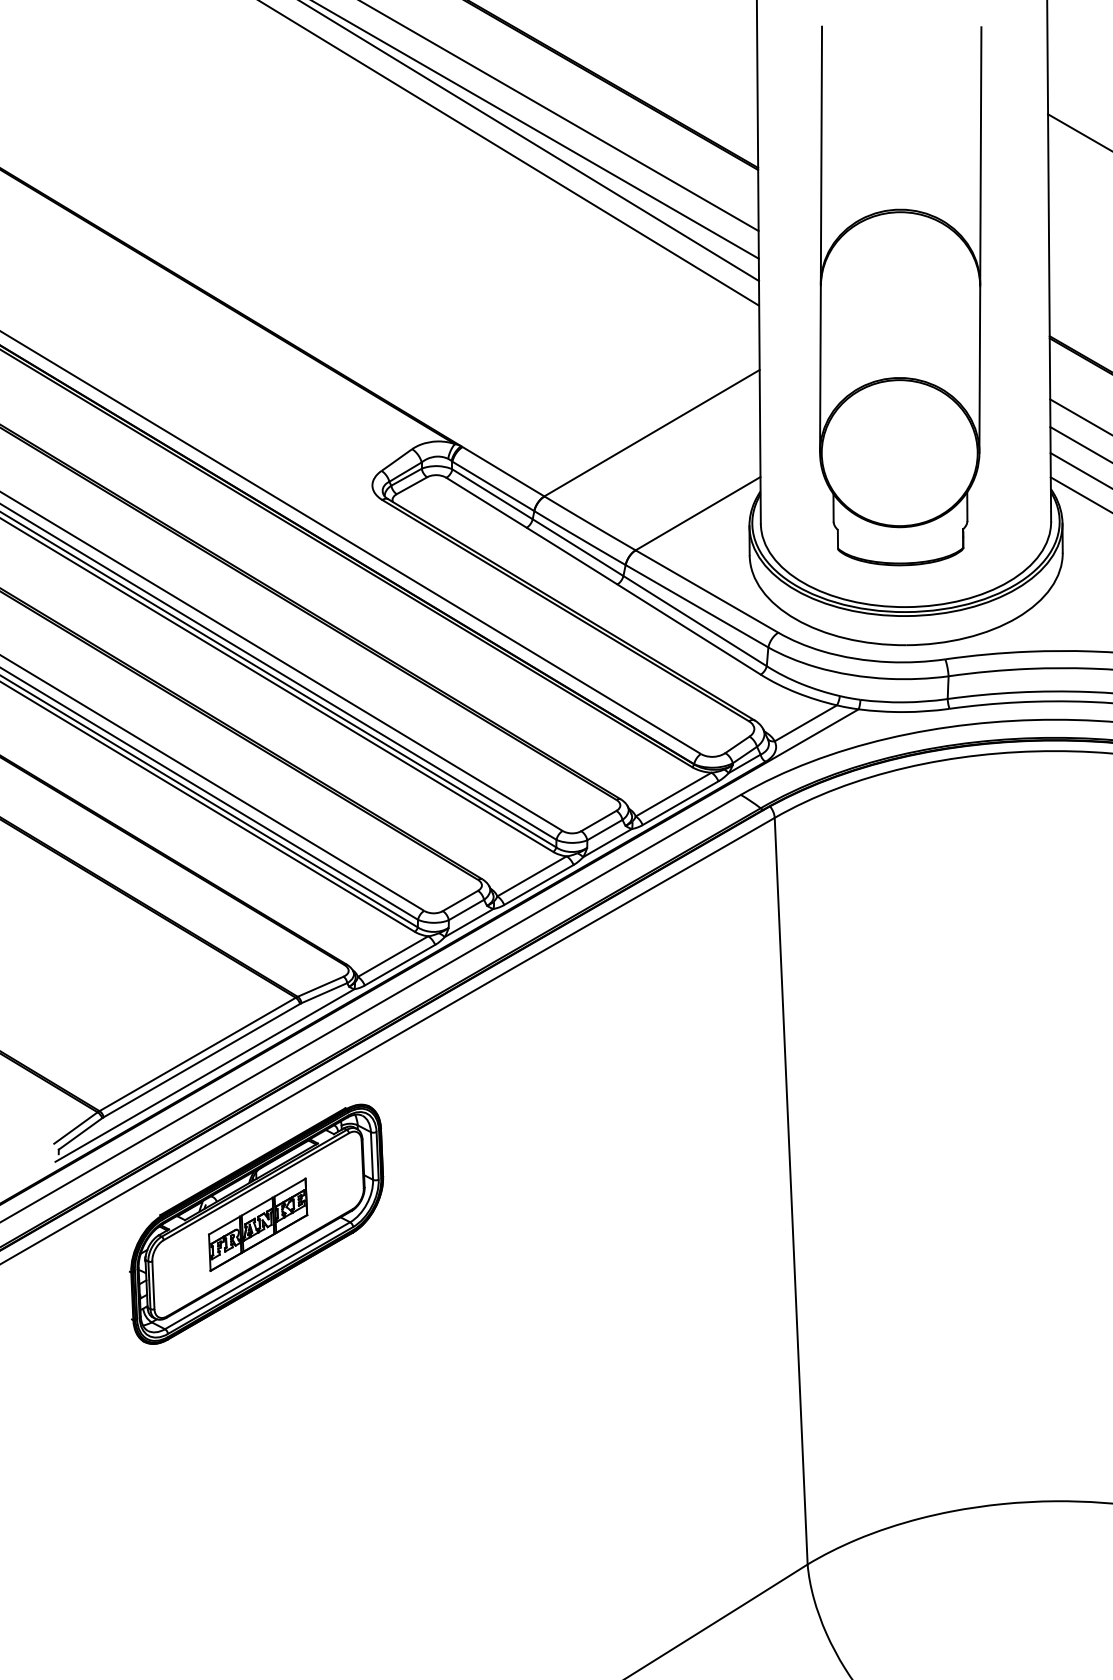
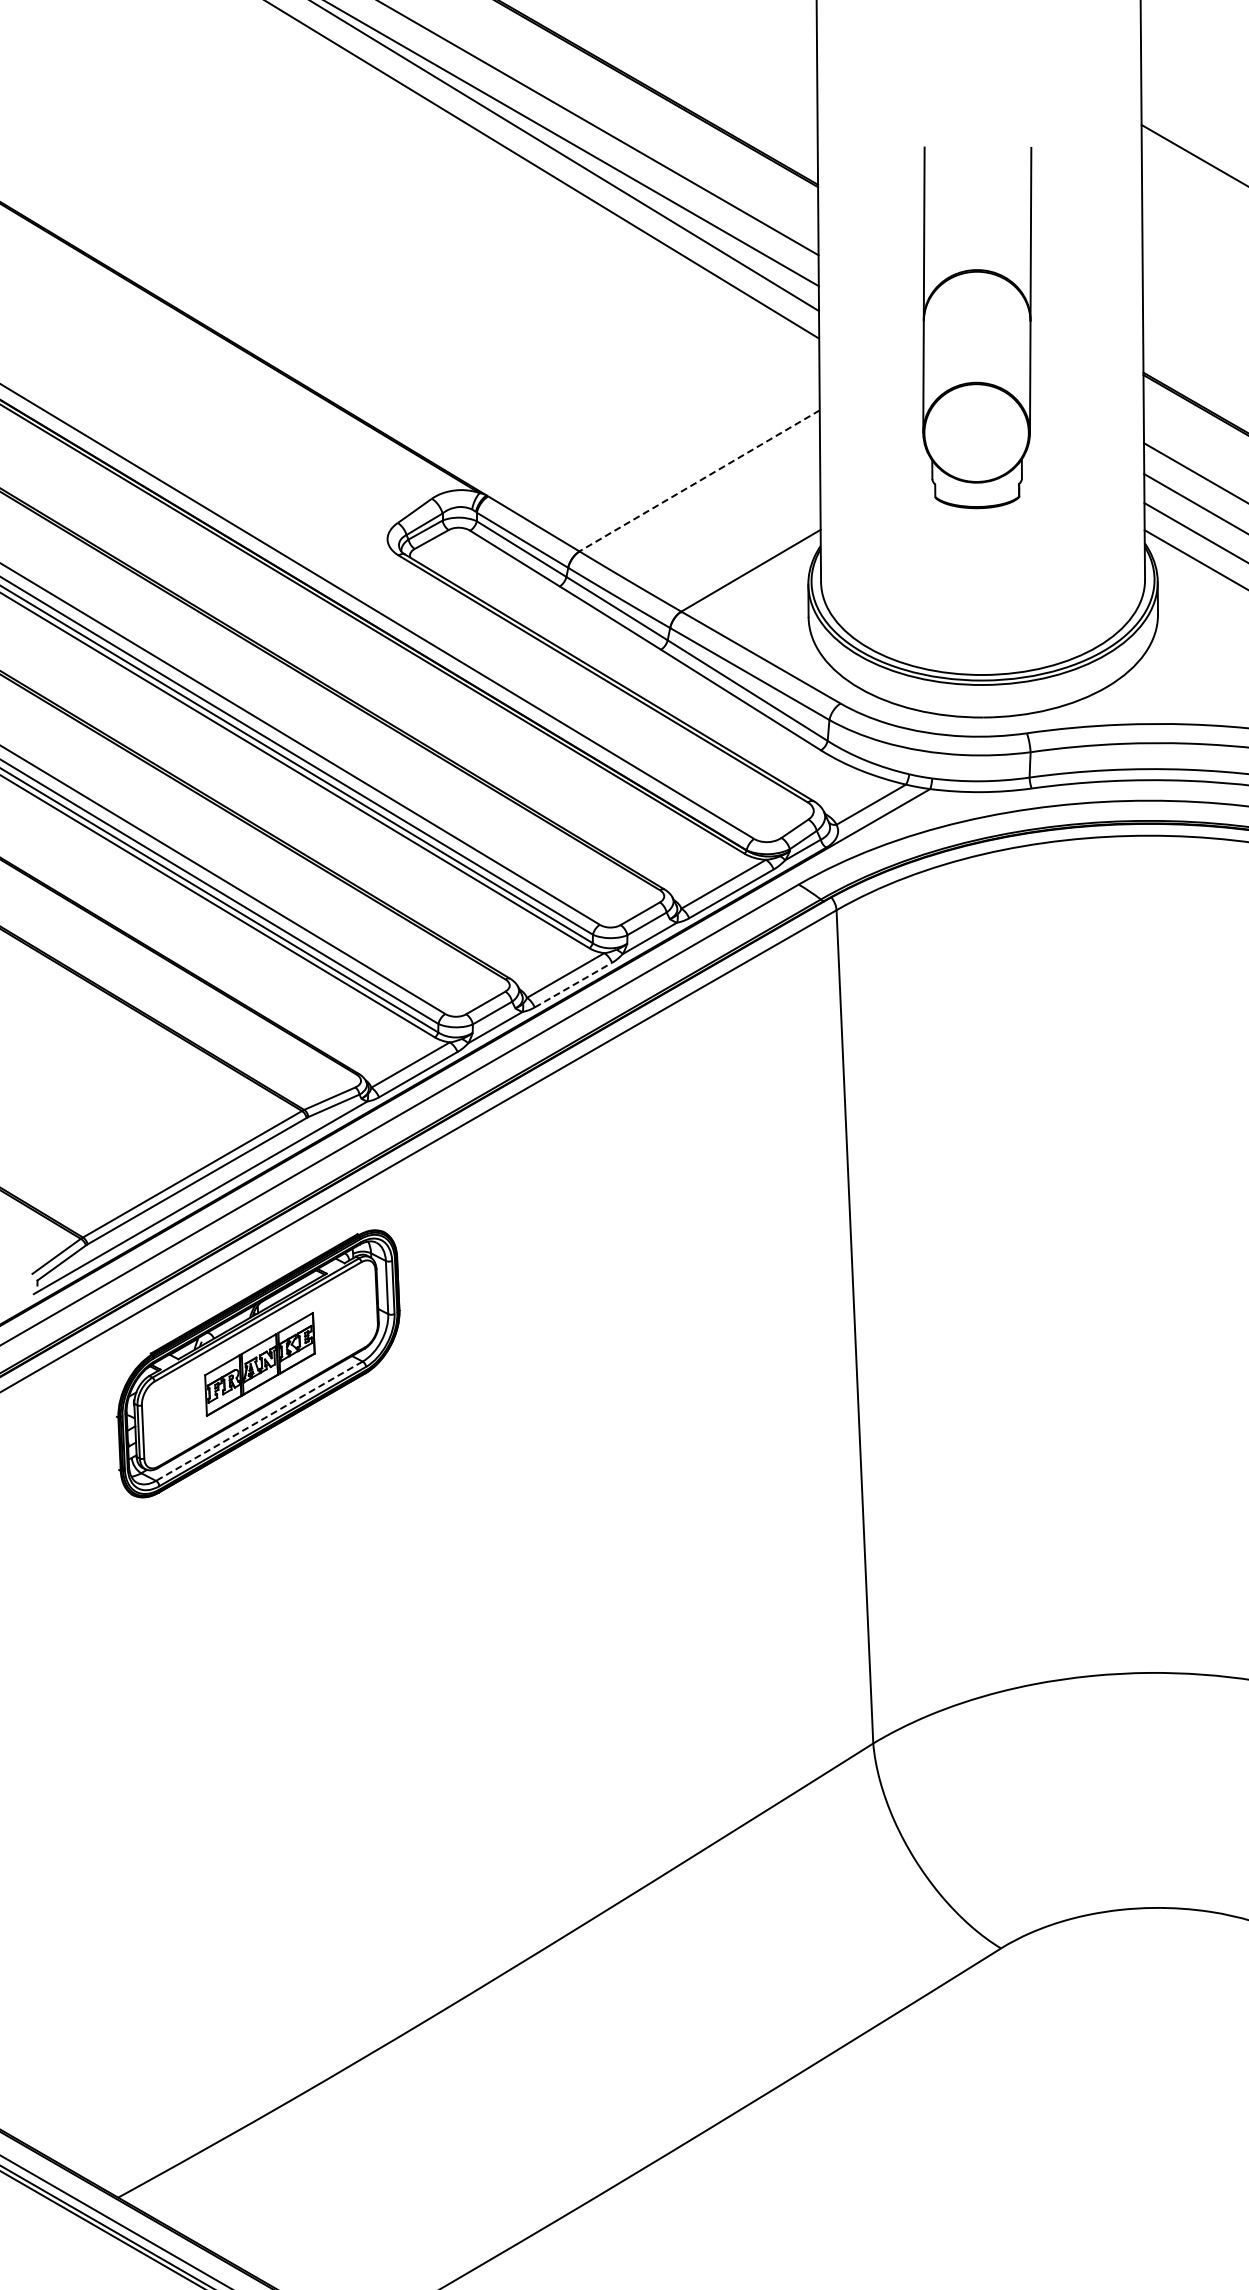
part: (901, 295) -> (977, 327), size x0.6
line: (651, 433) -> (699, 481), solid -> dashed
line: (539, 885) -> (573, 985), solid -> dashed
line: (256, 1275) -> (258, 1421), solid -> dashed

